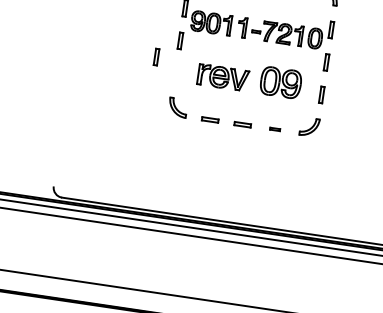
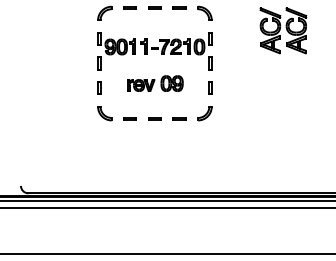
part: (156, 56) -> (99, 87), moved
part: (250, 77) -> (155, 83), size x0.71
part: (275, 128) -> (179, 118), size x1.67

